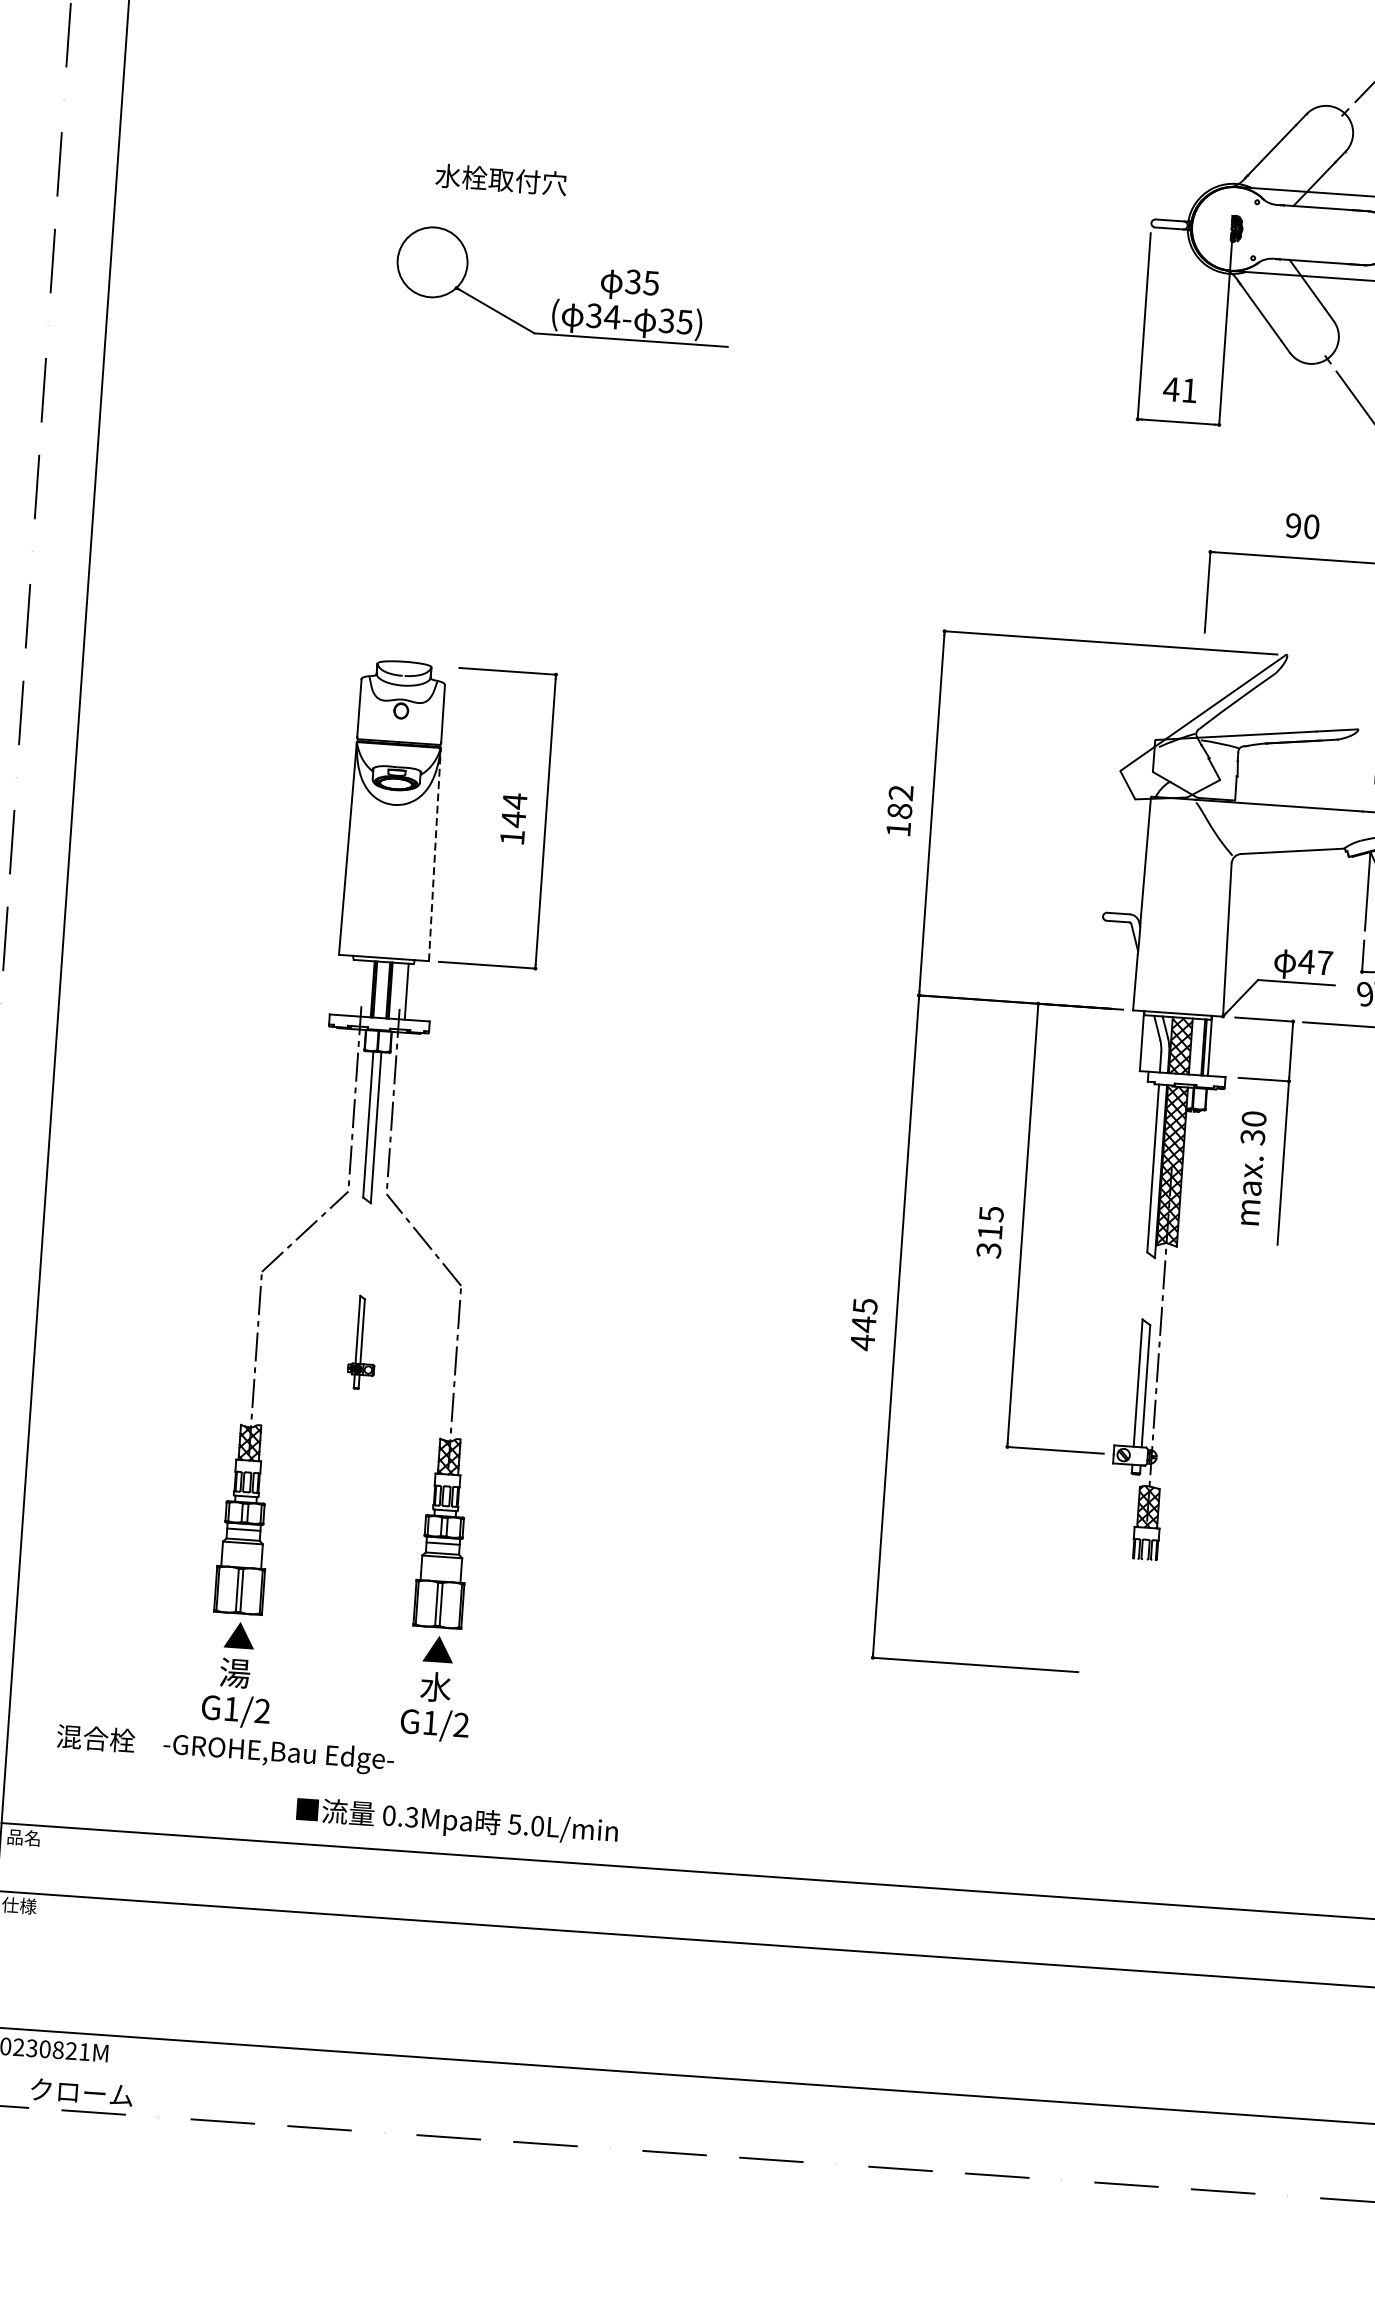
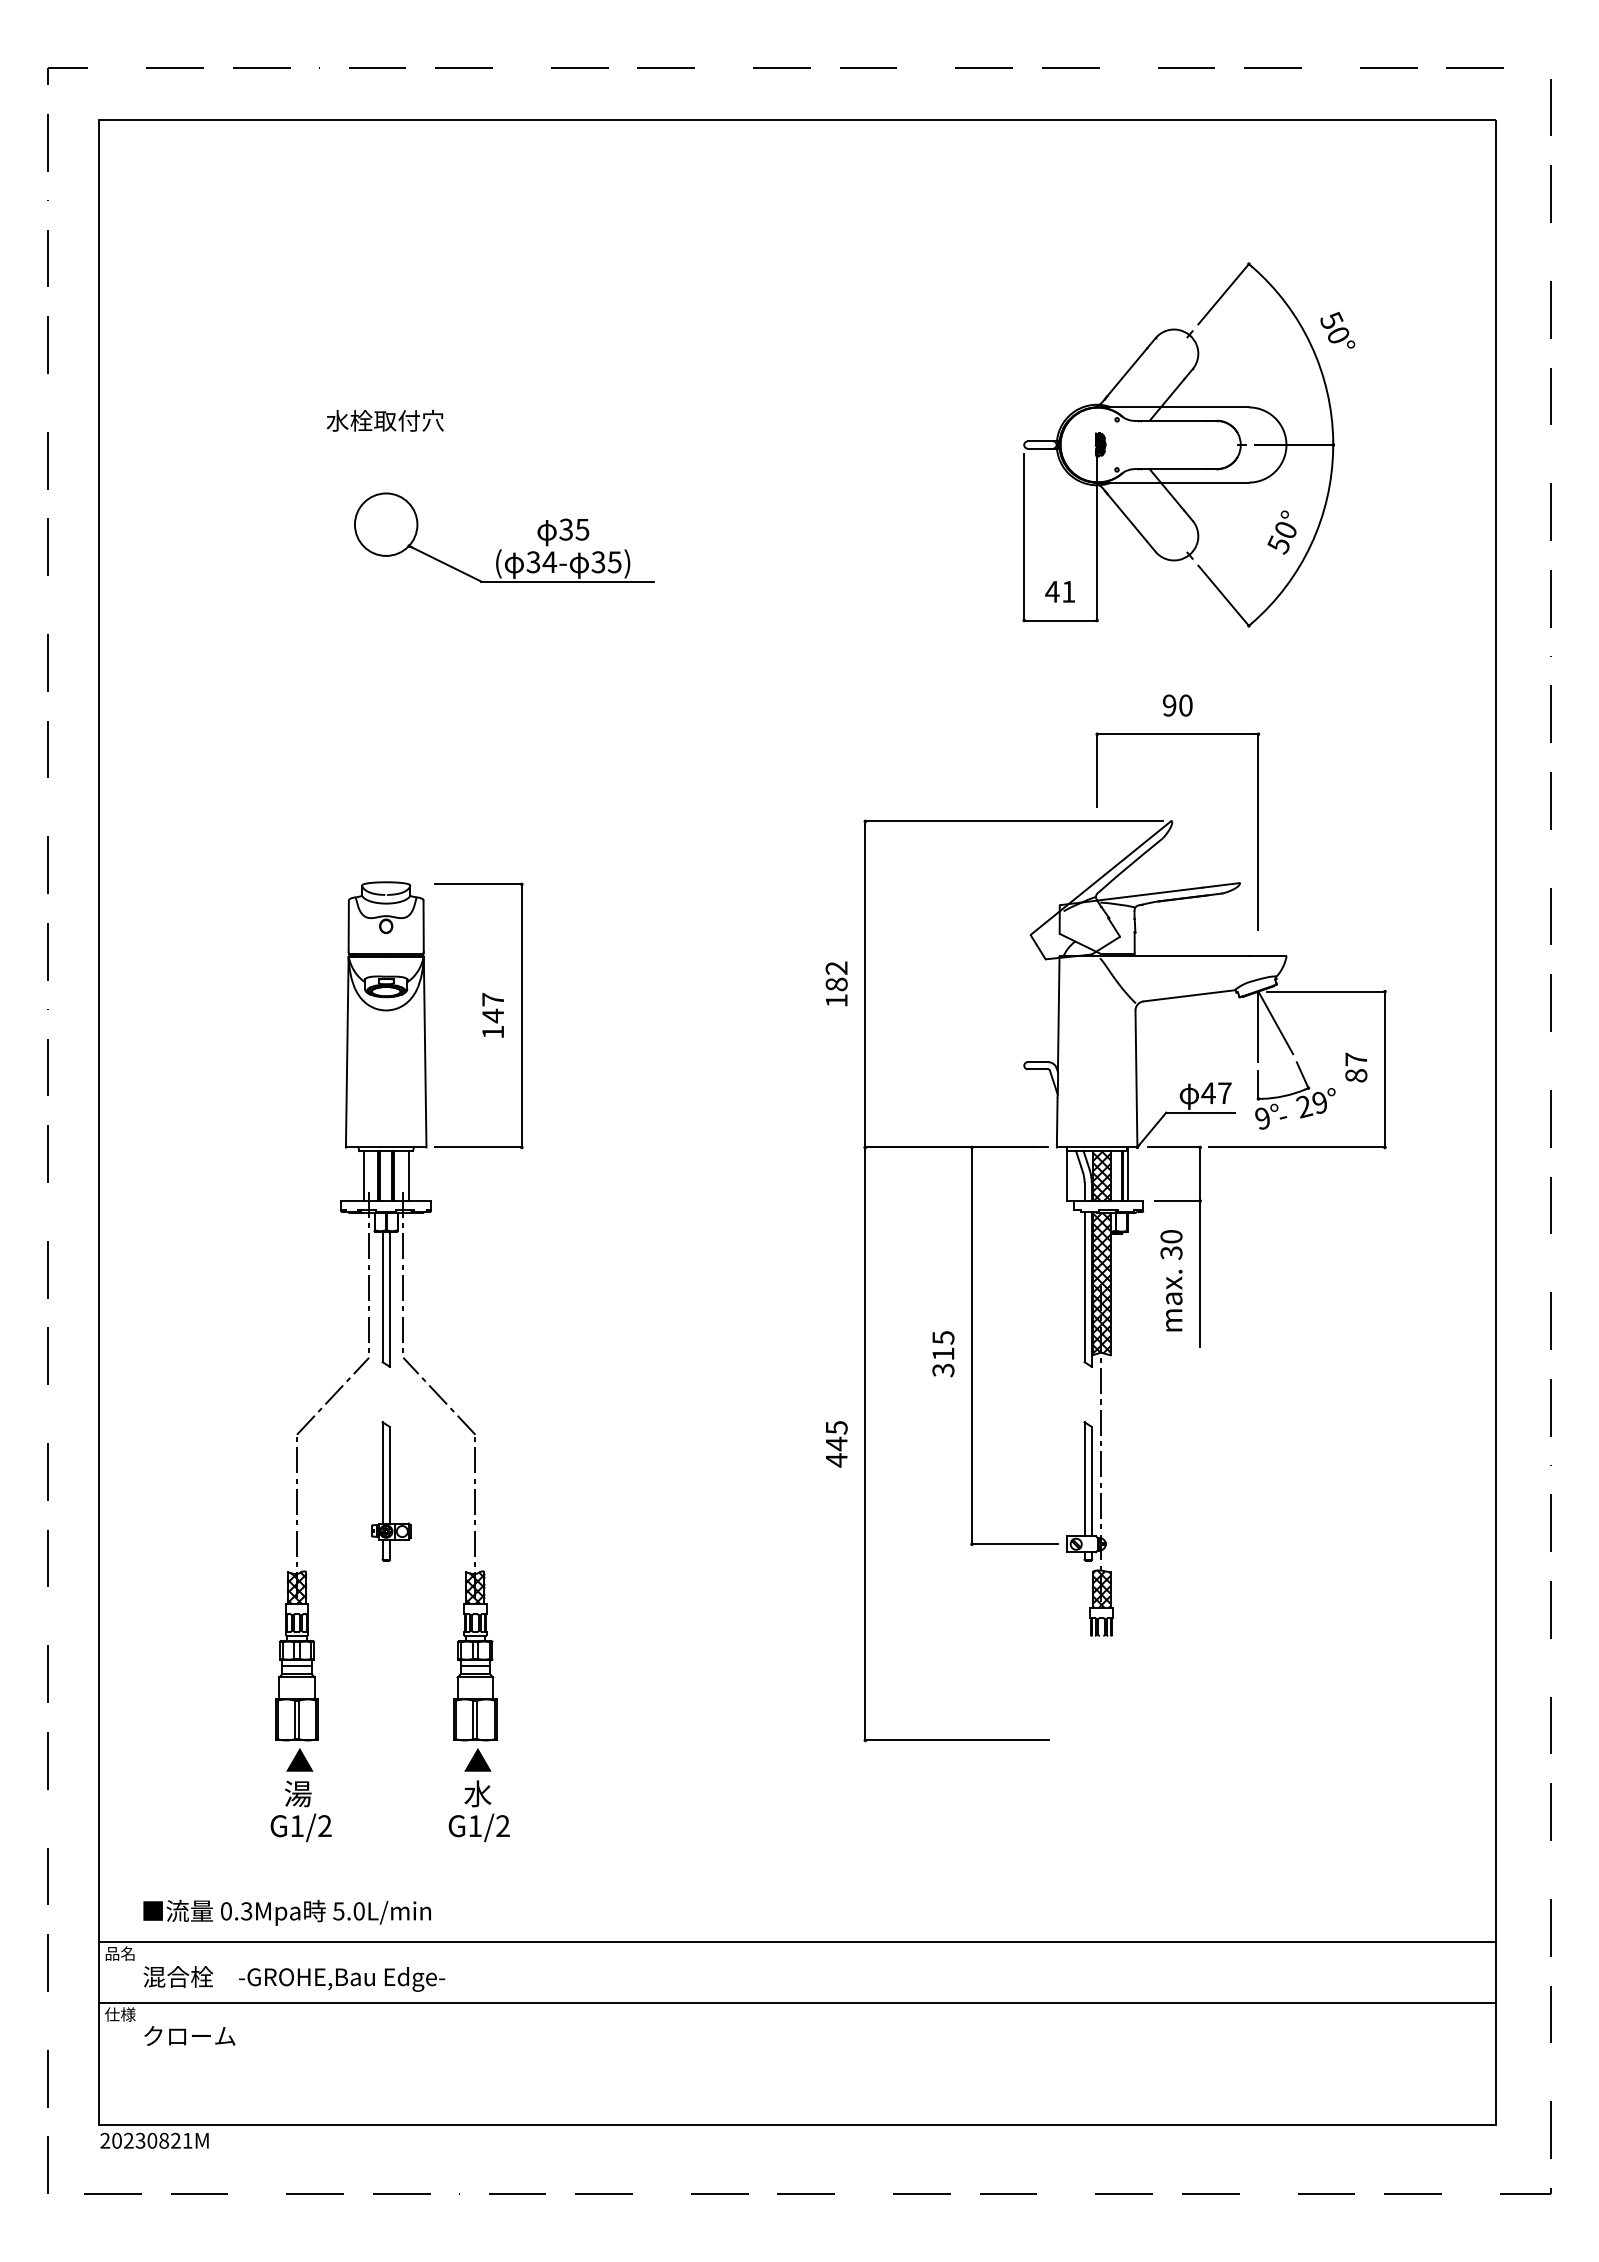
text: (500, 179) -> (384, 420), moved
text: (514, 801) -> (492, 999), 144 -> 147
line: (435, 853) -> (425, 1051), dashed -> solid
line: (356, 988) -> (363, 1176), added
part: (363, 1342) -> (391, 1491), size x1.67
text: (225, 1749) -> (294, 1978), moved
text: (456, 1821) -> (286, 1912), moved
text: (81, 2091) -> (189, 2035), moved

